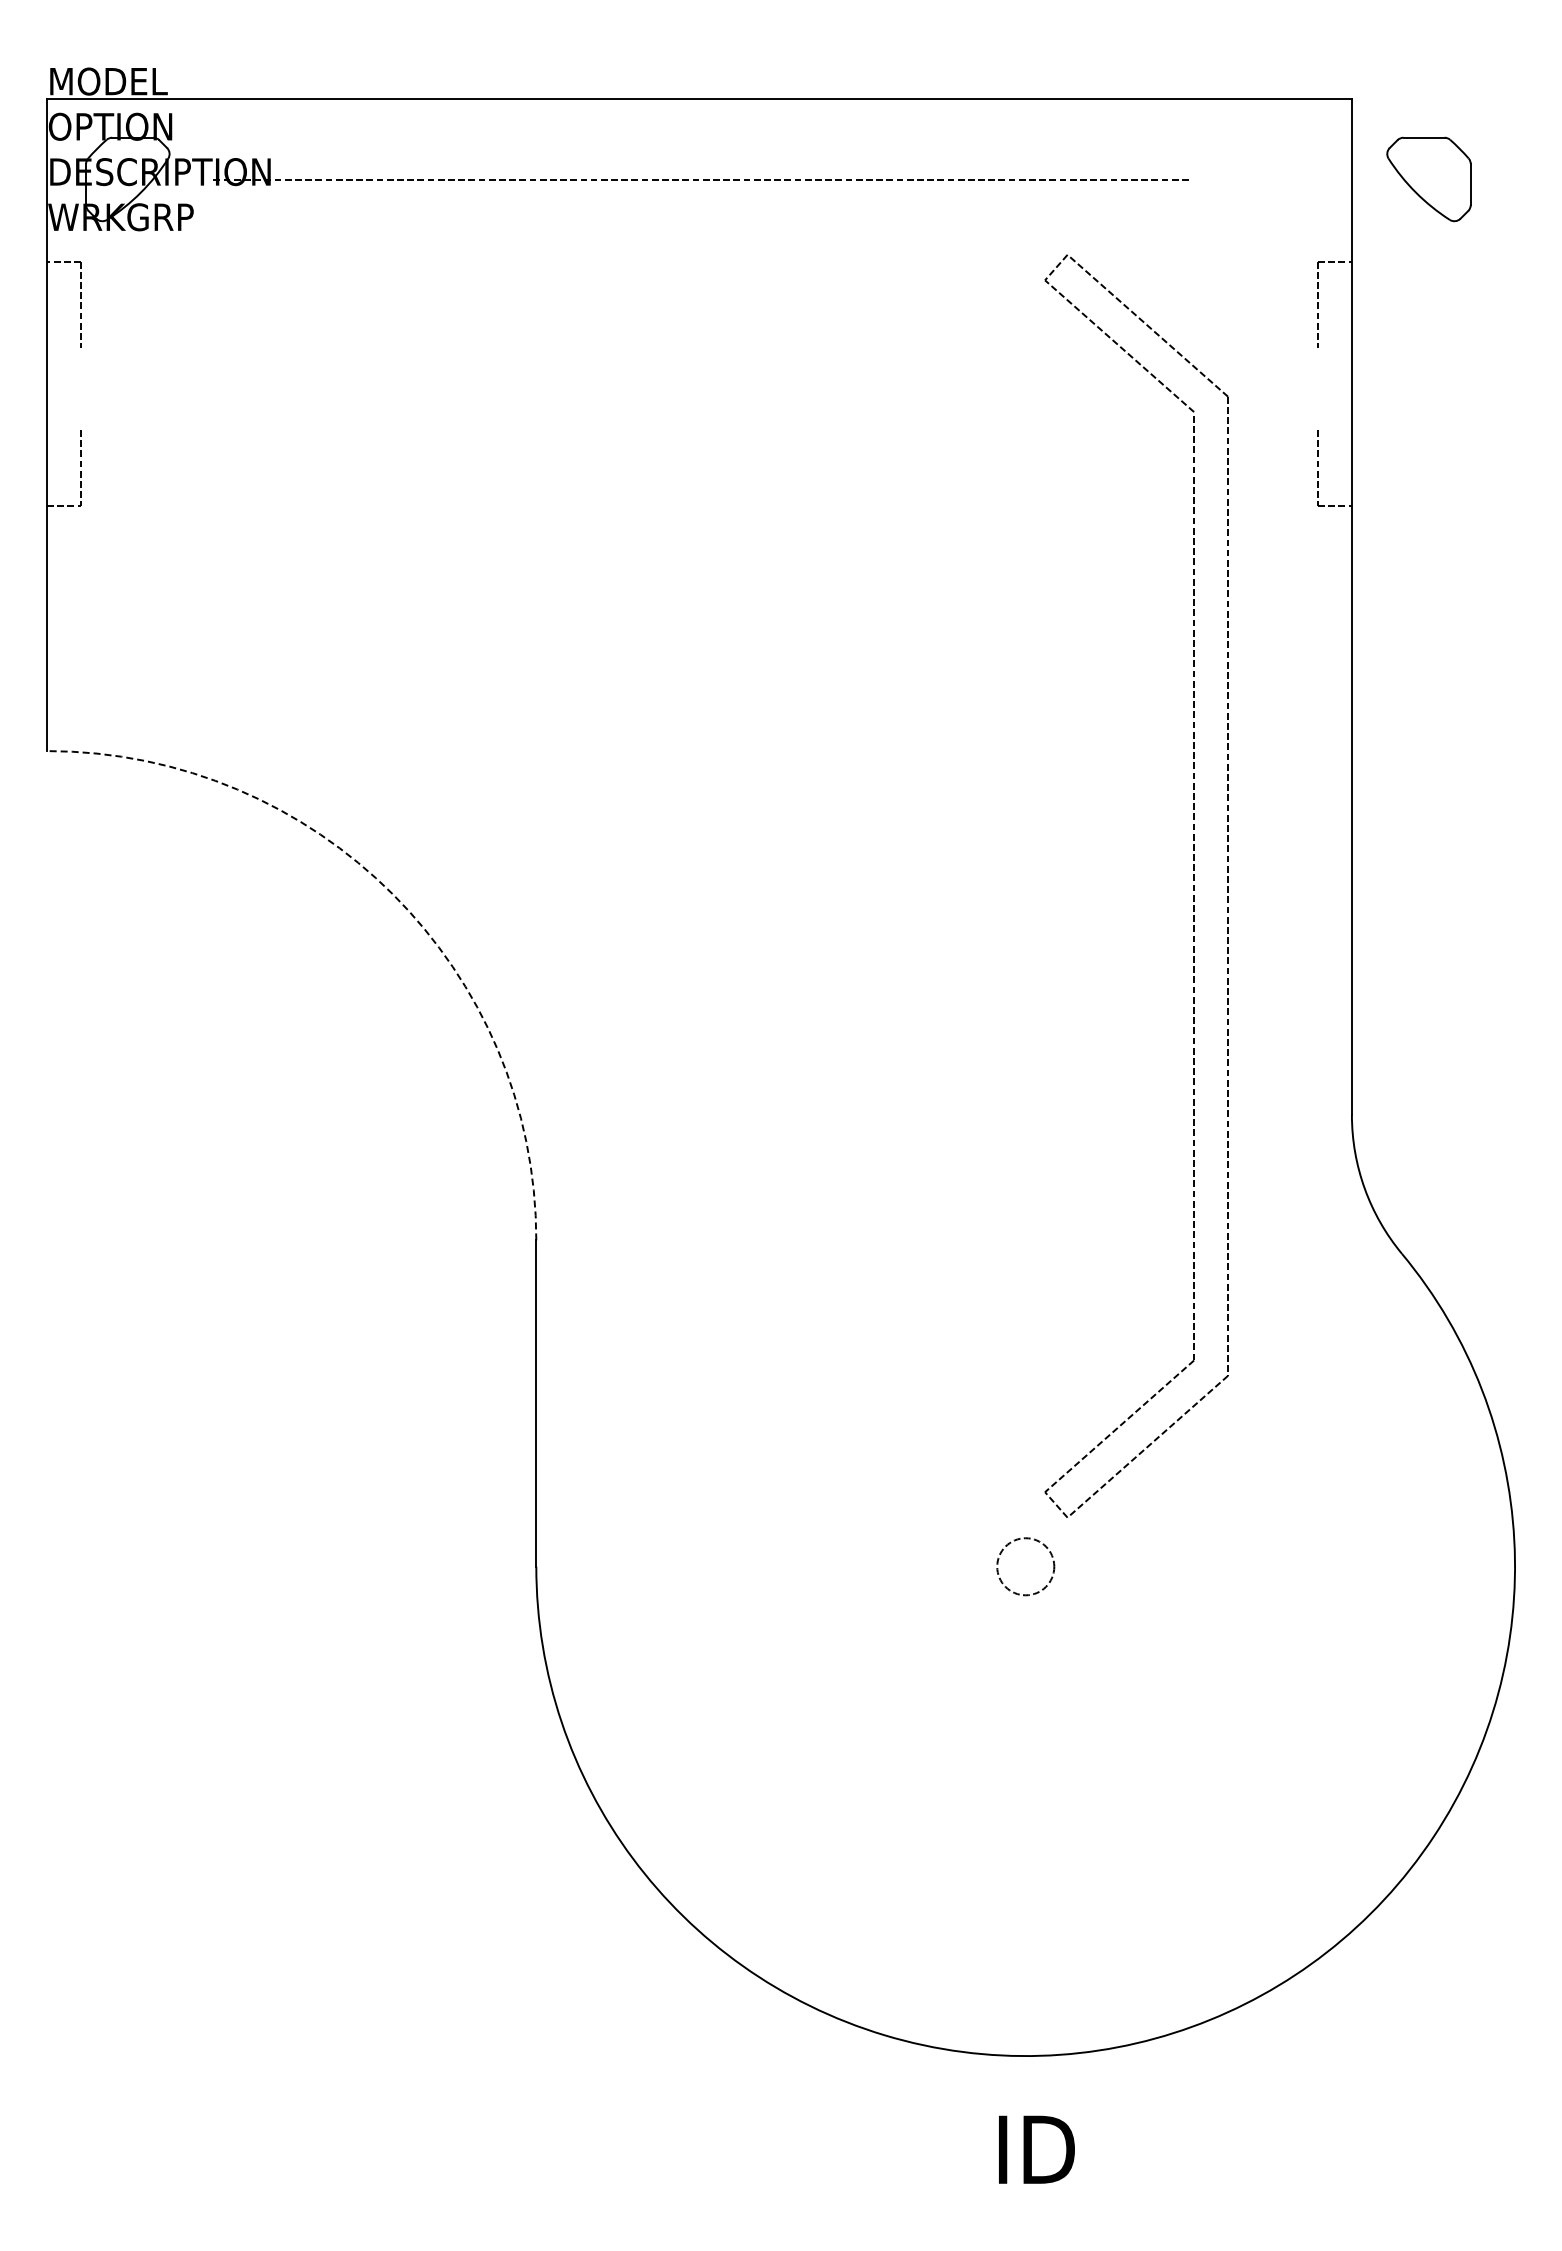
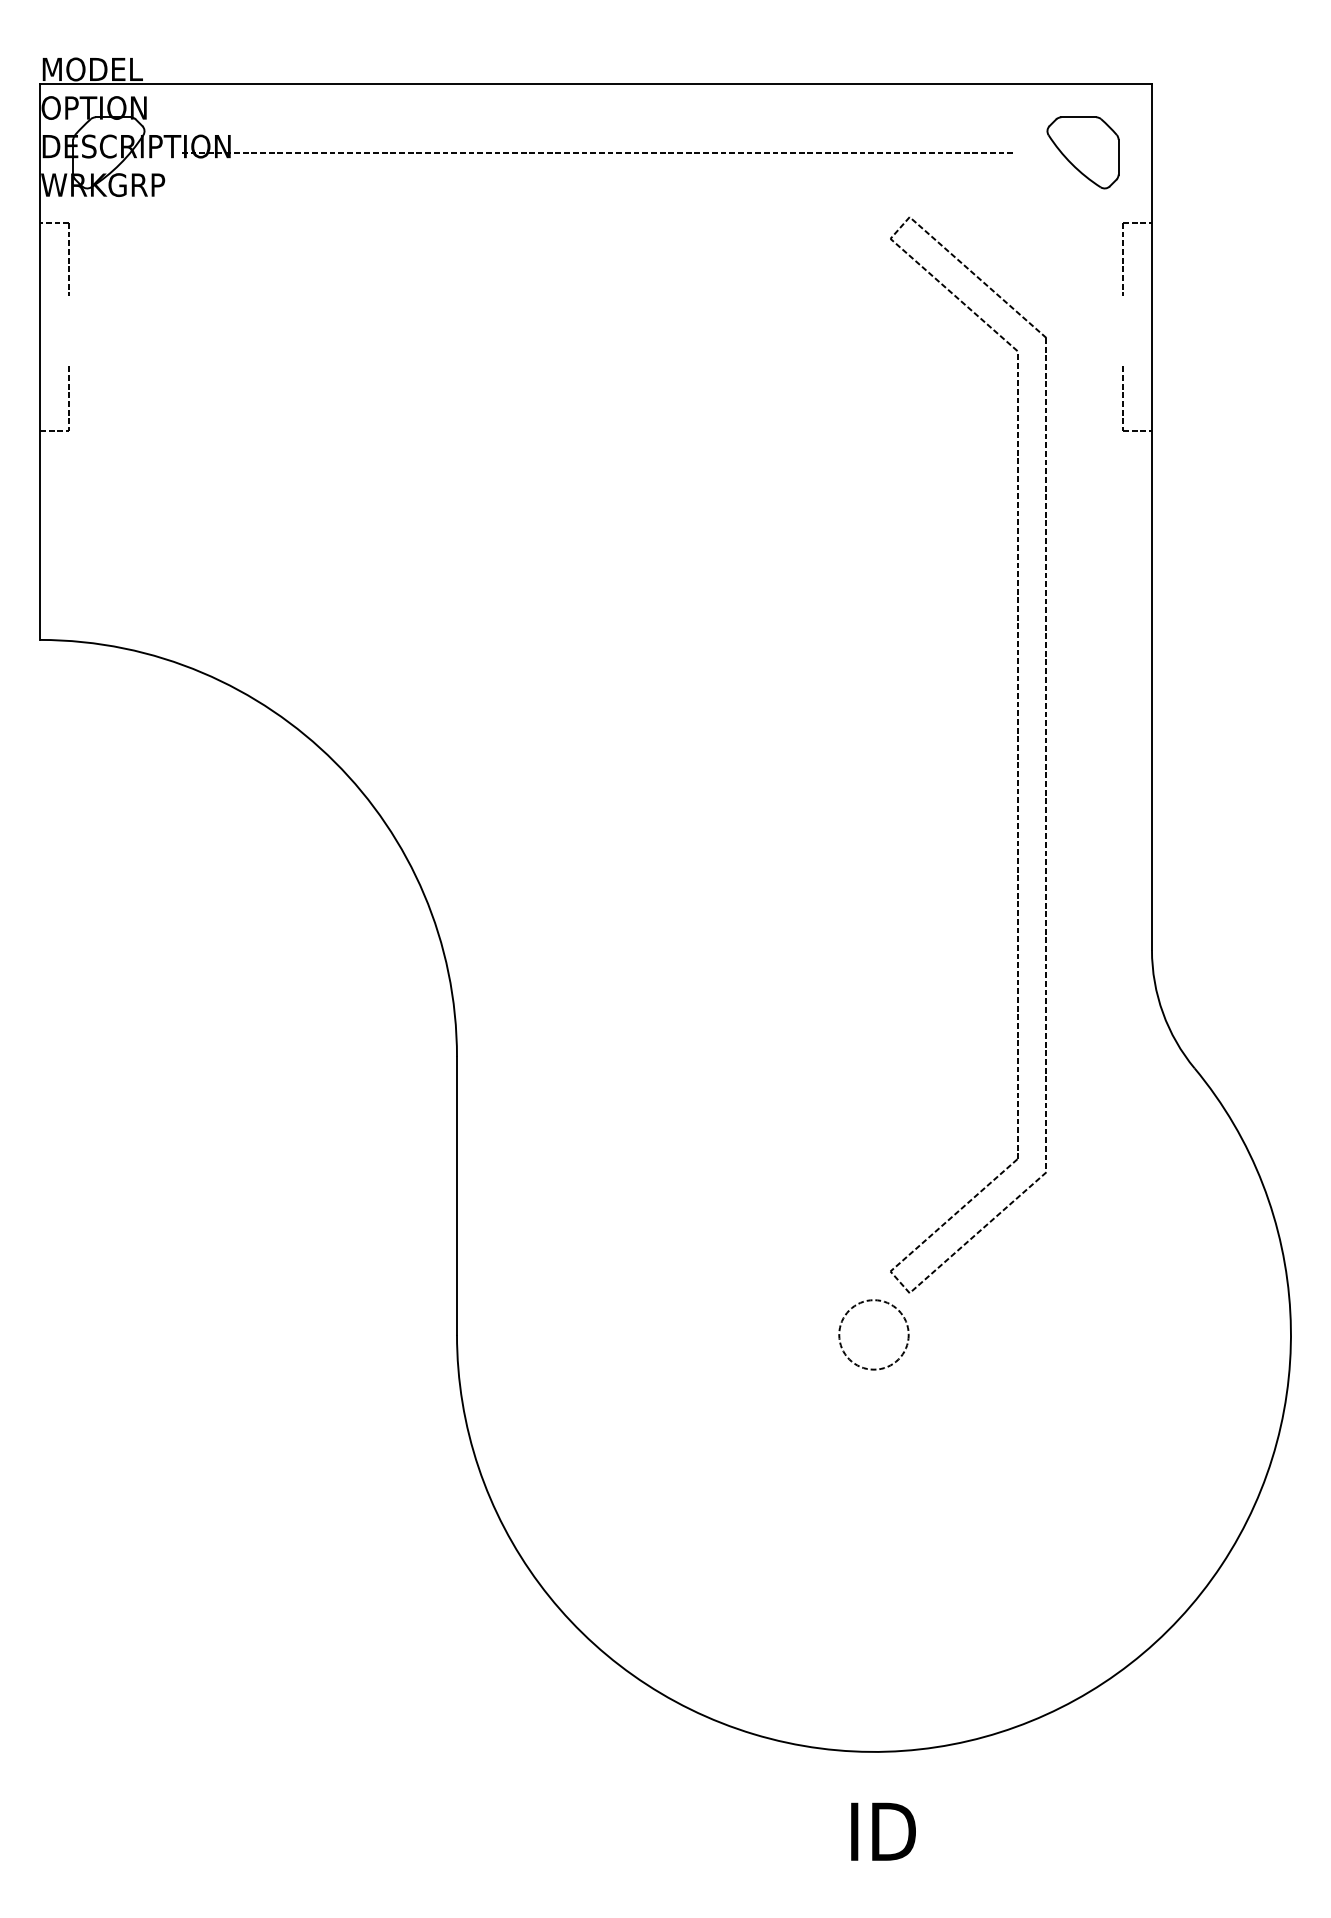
part: (1428, 179) -> (1082, 152), moved
arc: (392, 894) -> (334, 762), dashed -> solid
circle: (1025, 1566) -> (873, 1334), size x1.43

